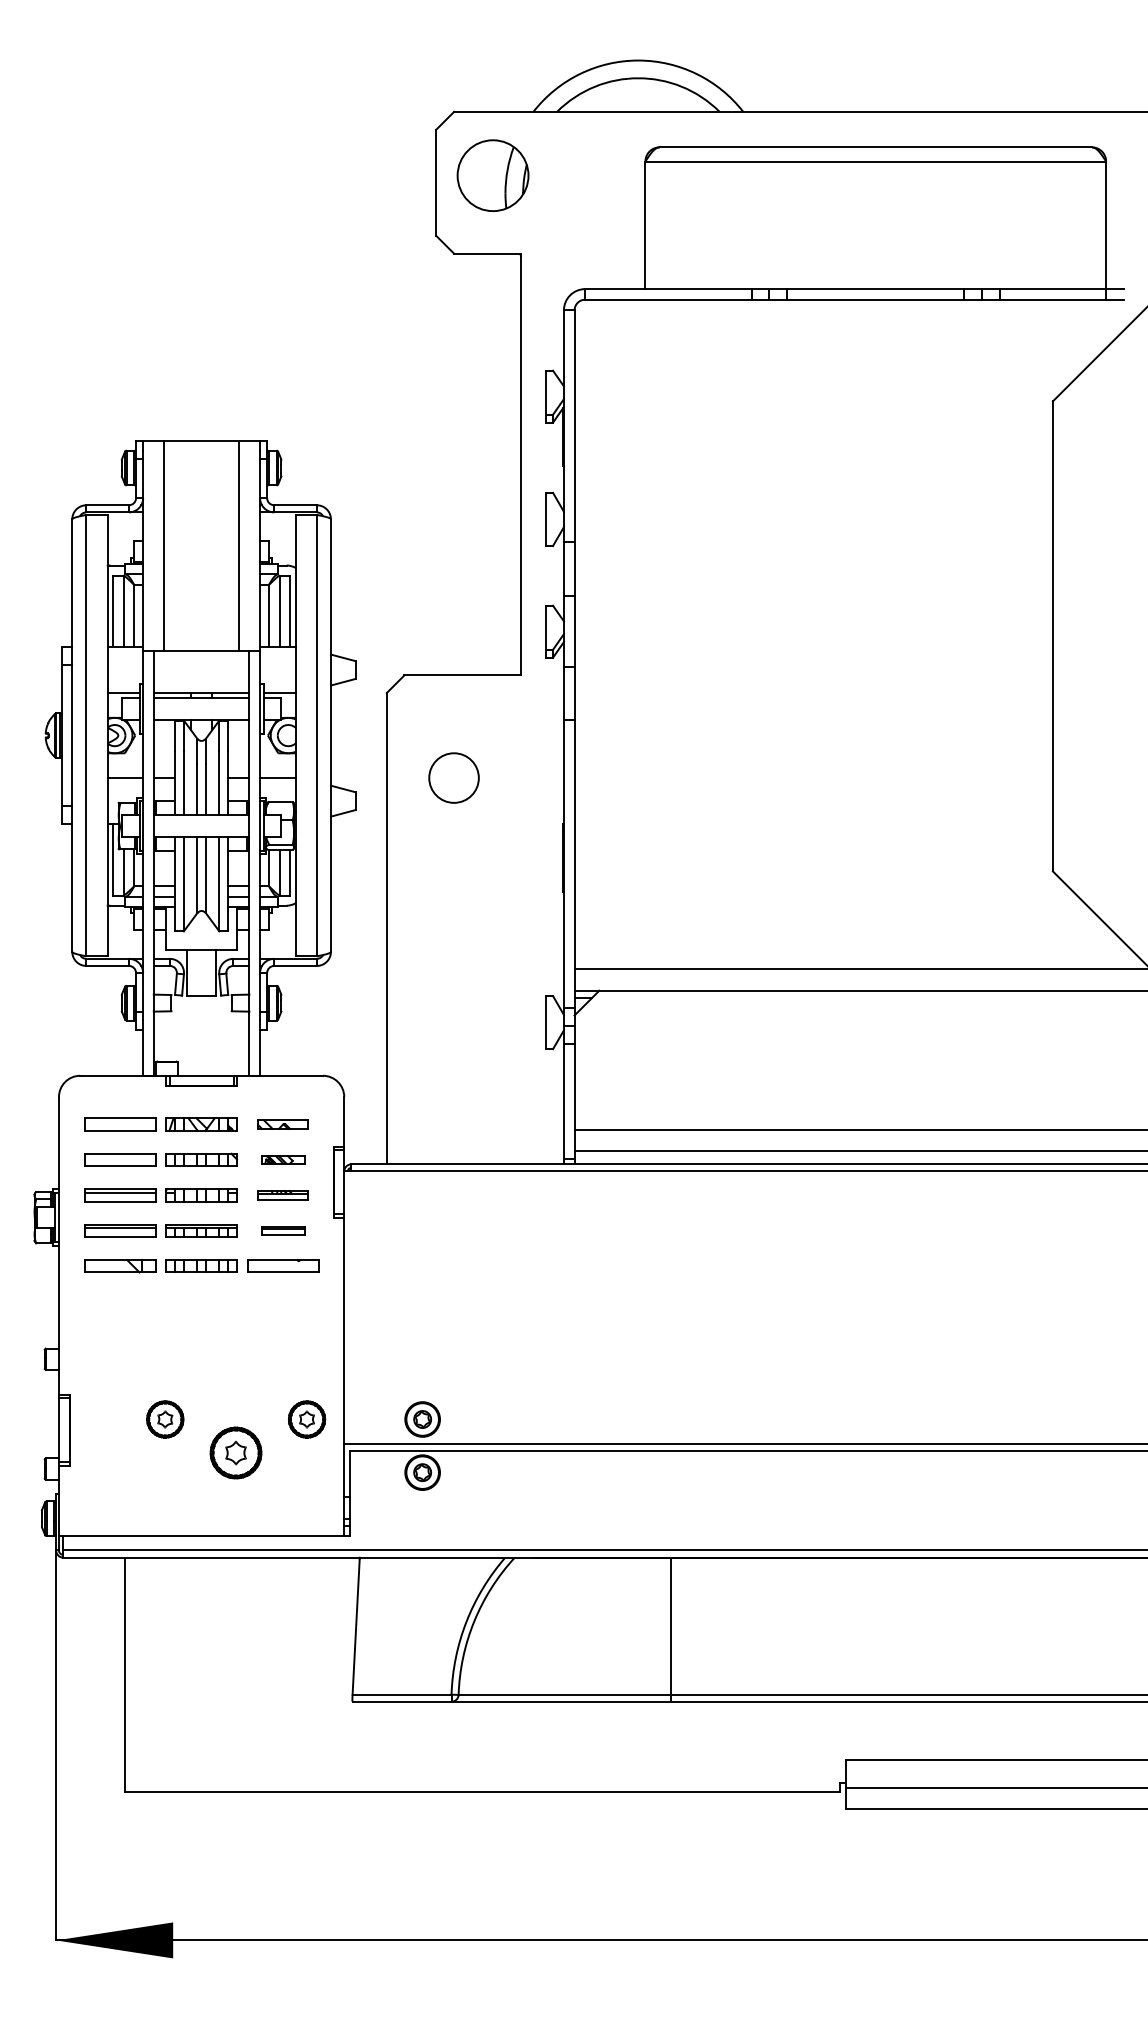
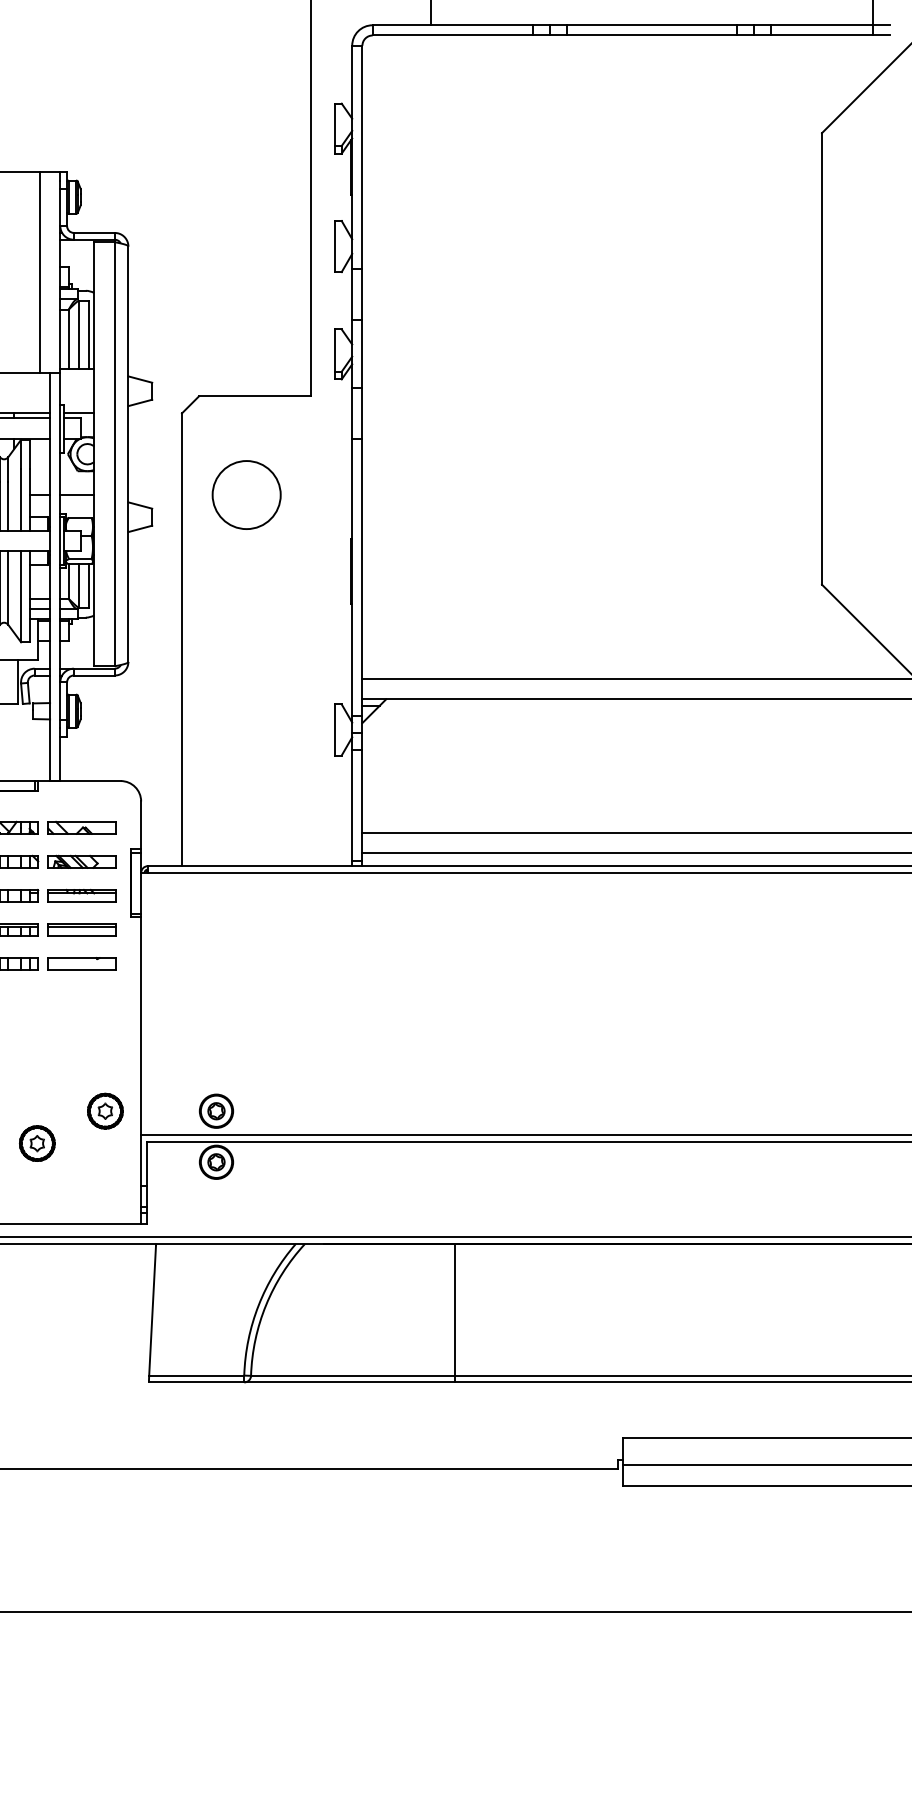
circle: (453, 777) -> (246, 494), size x1.43
part: (282, 1124) -> (81, 827), size x1.43
part: (283, 1159) -> (82, 861), size x1.67
part: (283, 1195) -> (82, 896), size x1.43
part: (283, 1230) -> (82, 929), size x1.67
part: (236, 1453) -> (37, 1143), size x0.71

